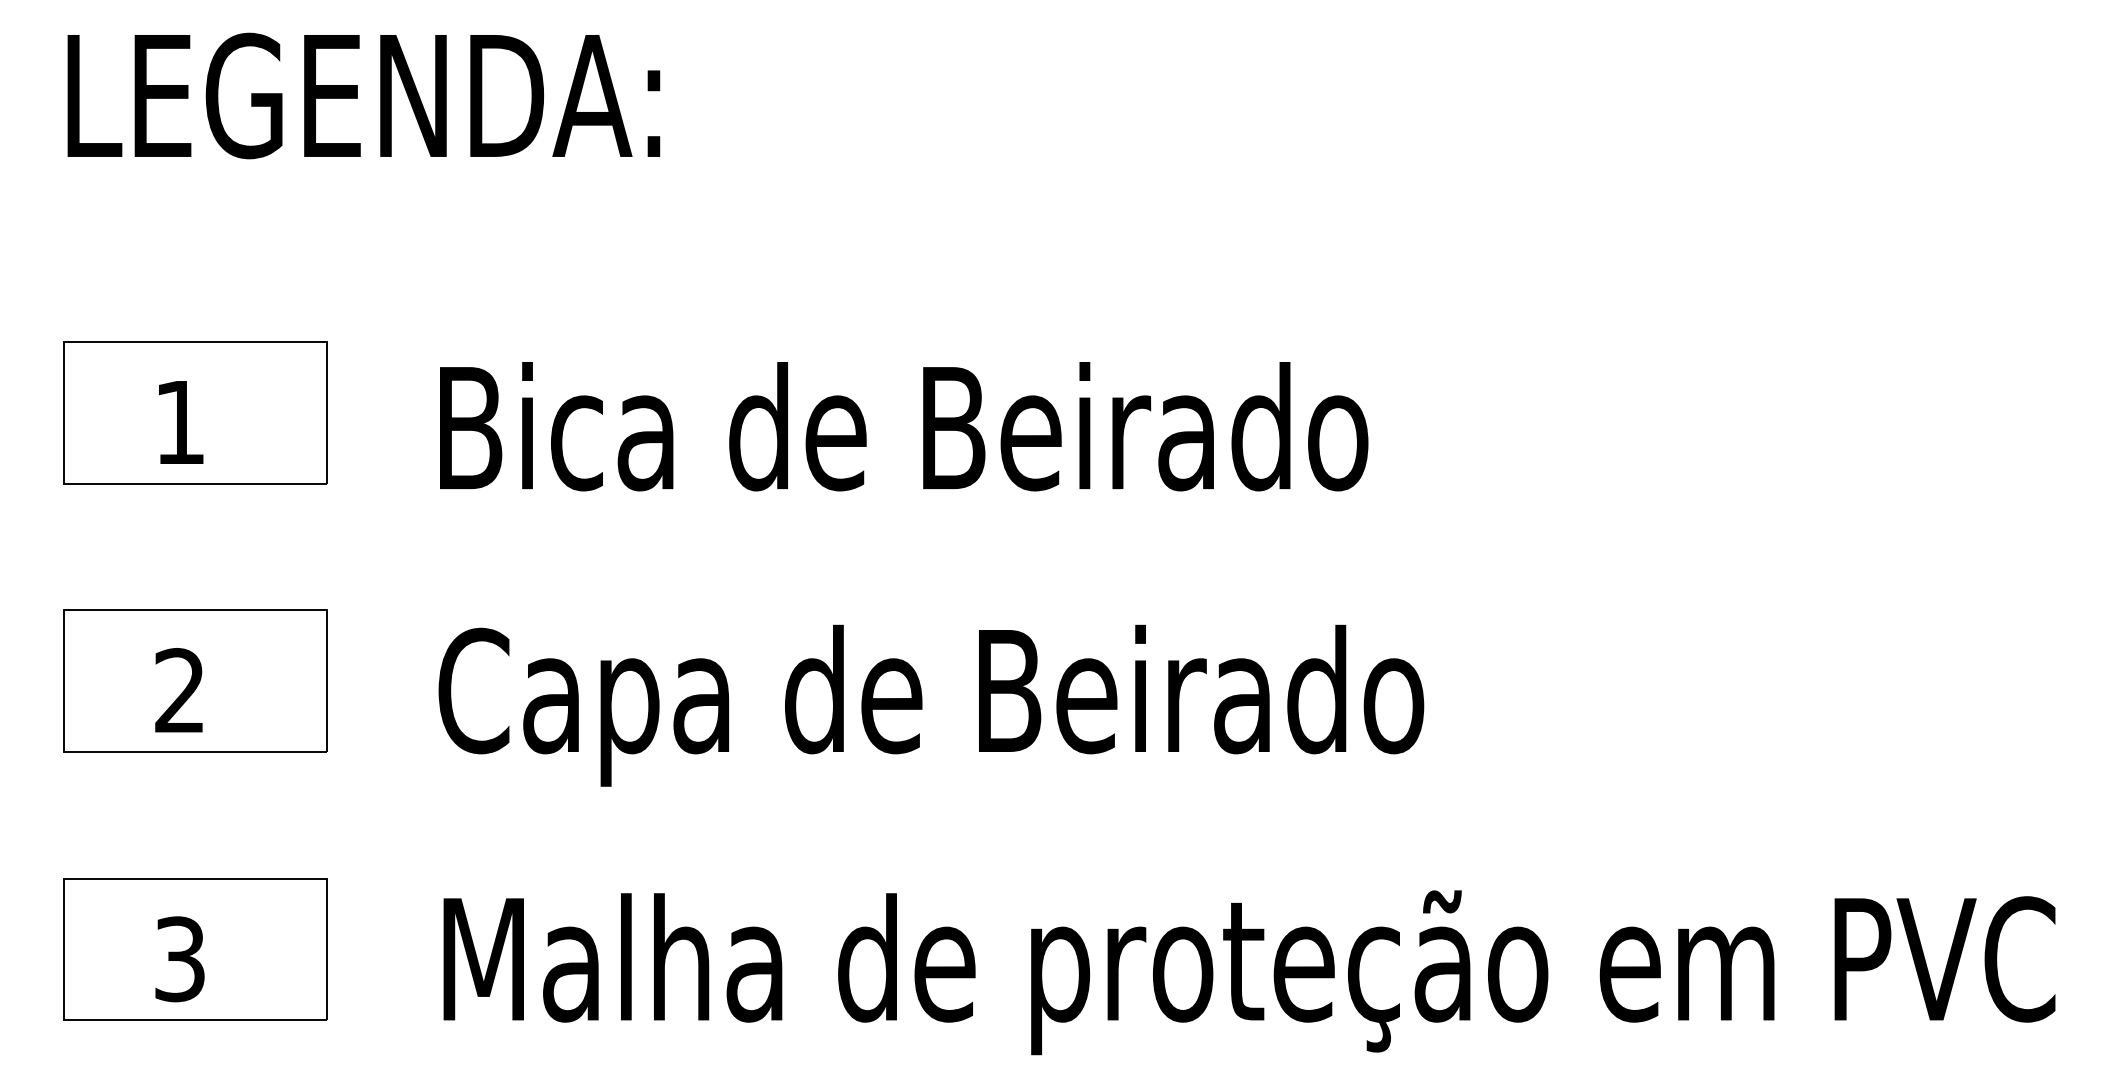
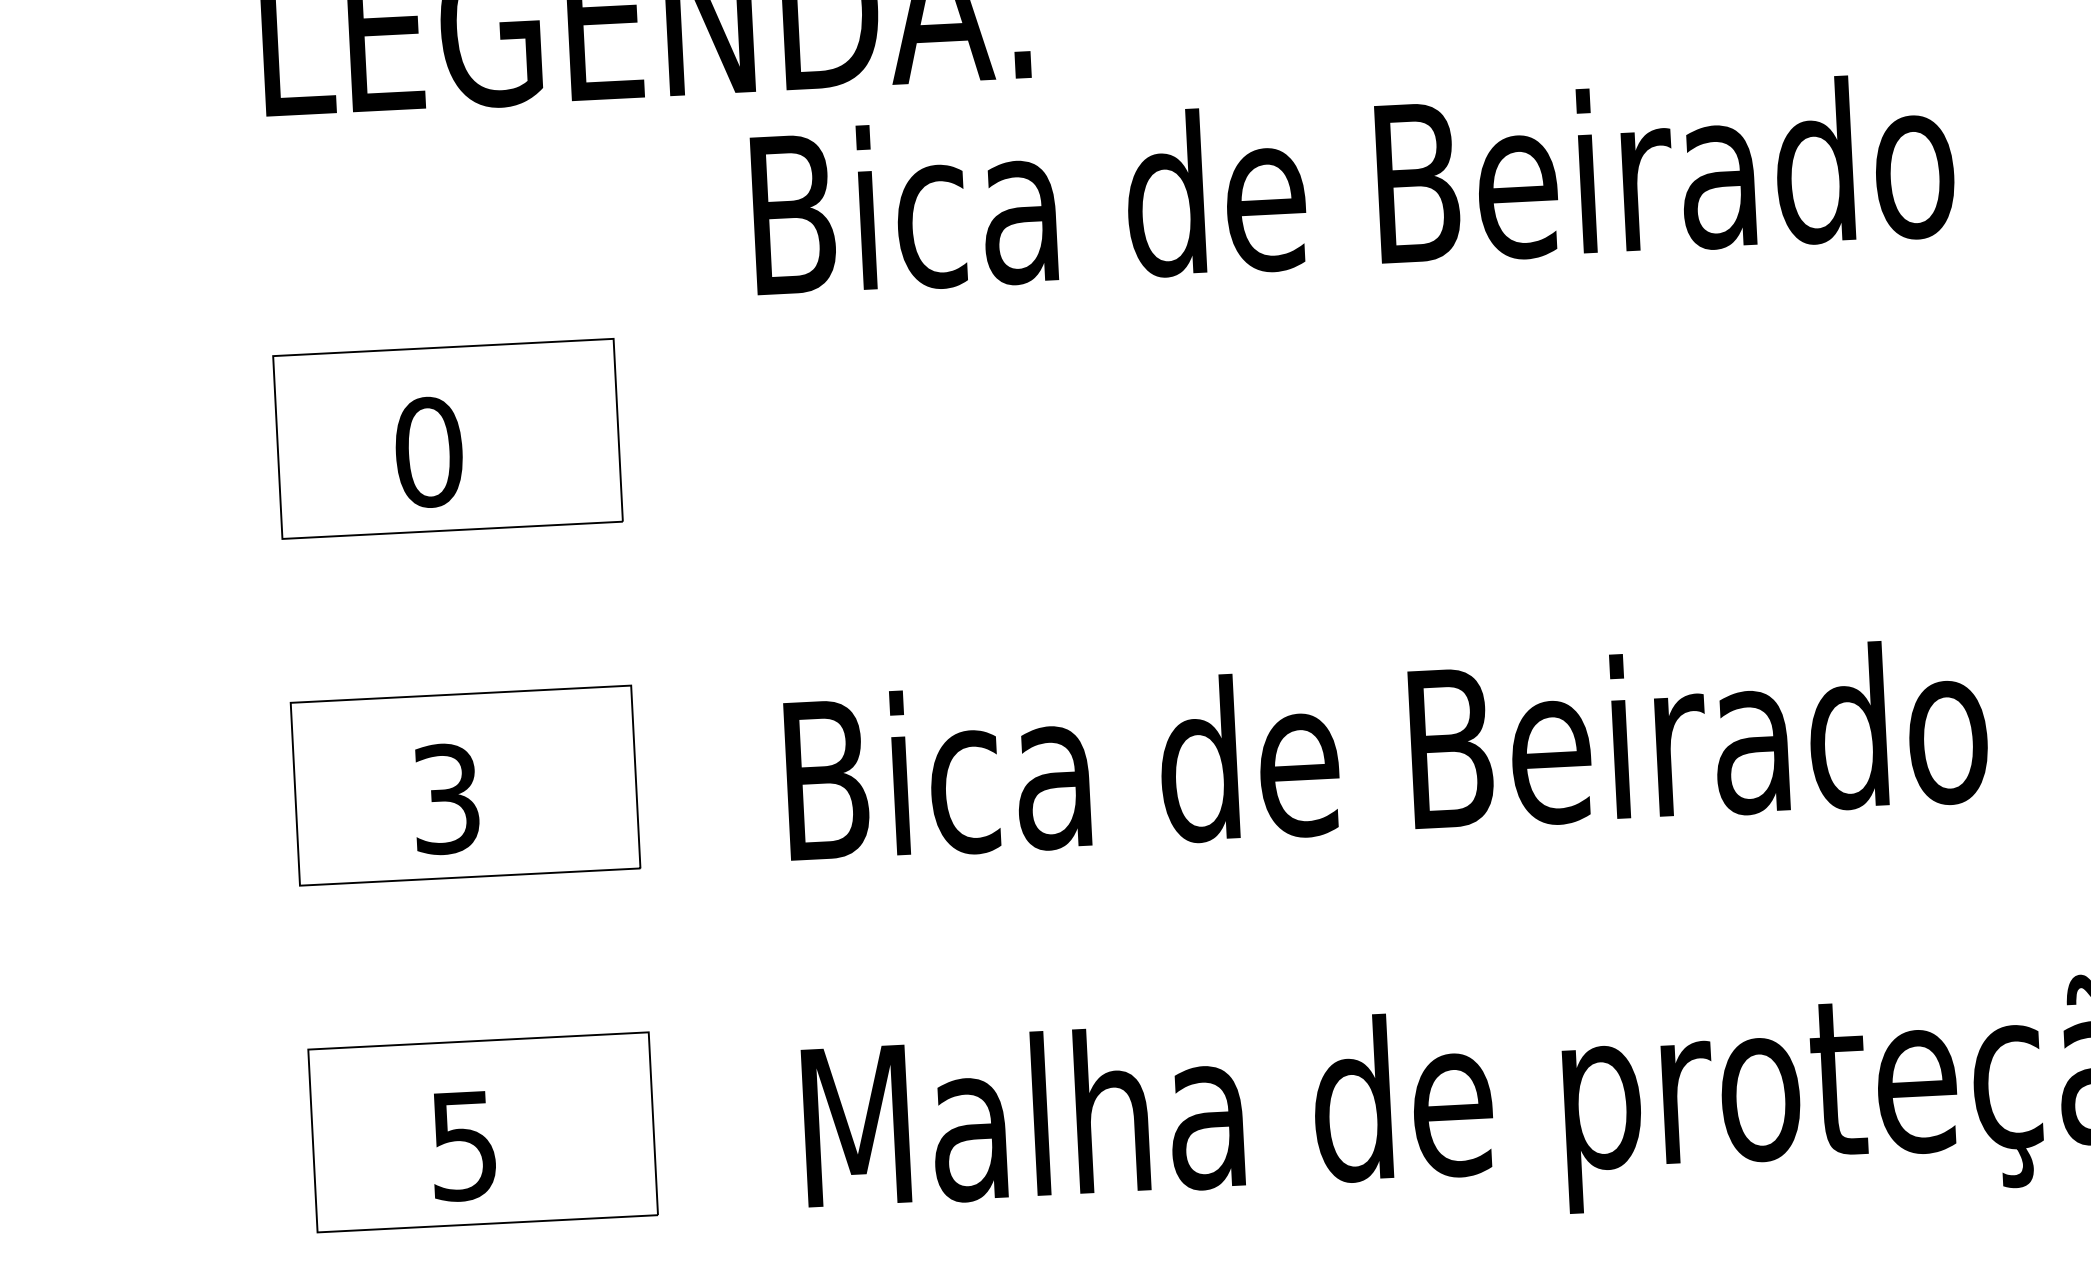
text: (179, 422) -> (428, 452), 1 -> 0
text: (904, 426) -> (1353, 184), moved
text: (179, 690) -> (445, 798), 2 -> 3
text: (931, 705) -> (1418, 768), Capa de Beirado -> Bica de Beirado
text: (179, 958) -> (463, 1144), 3 -> 5

